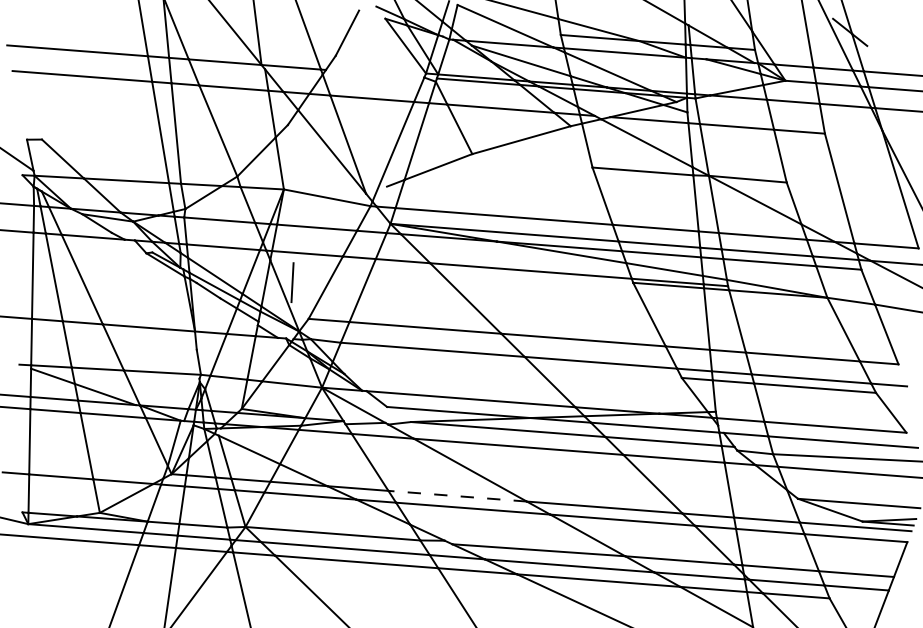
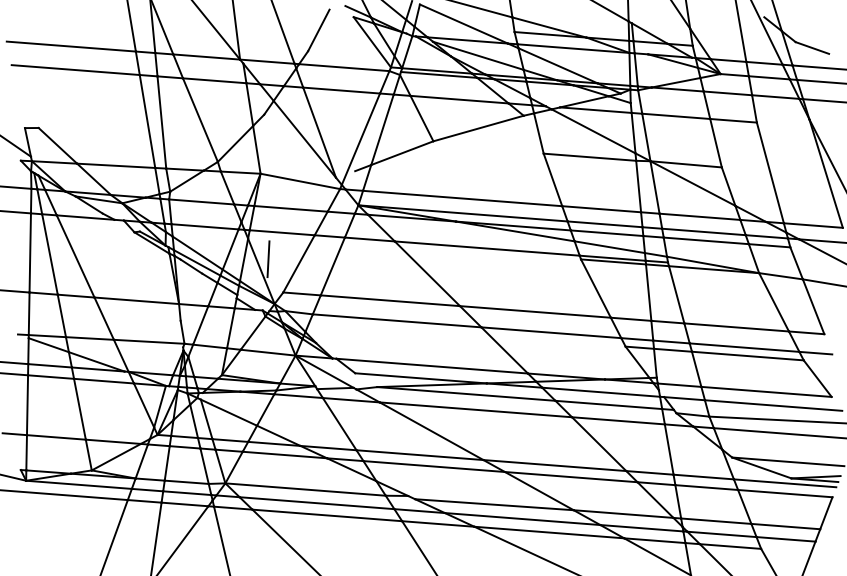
line: (885, 51) -> (812, 47), added
line: (374, 73) -> (343, 67), added
line: (457, 496) -> (419, 455), dashed -> solid

